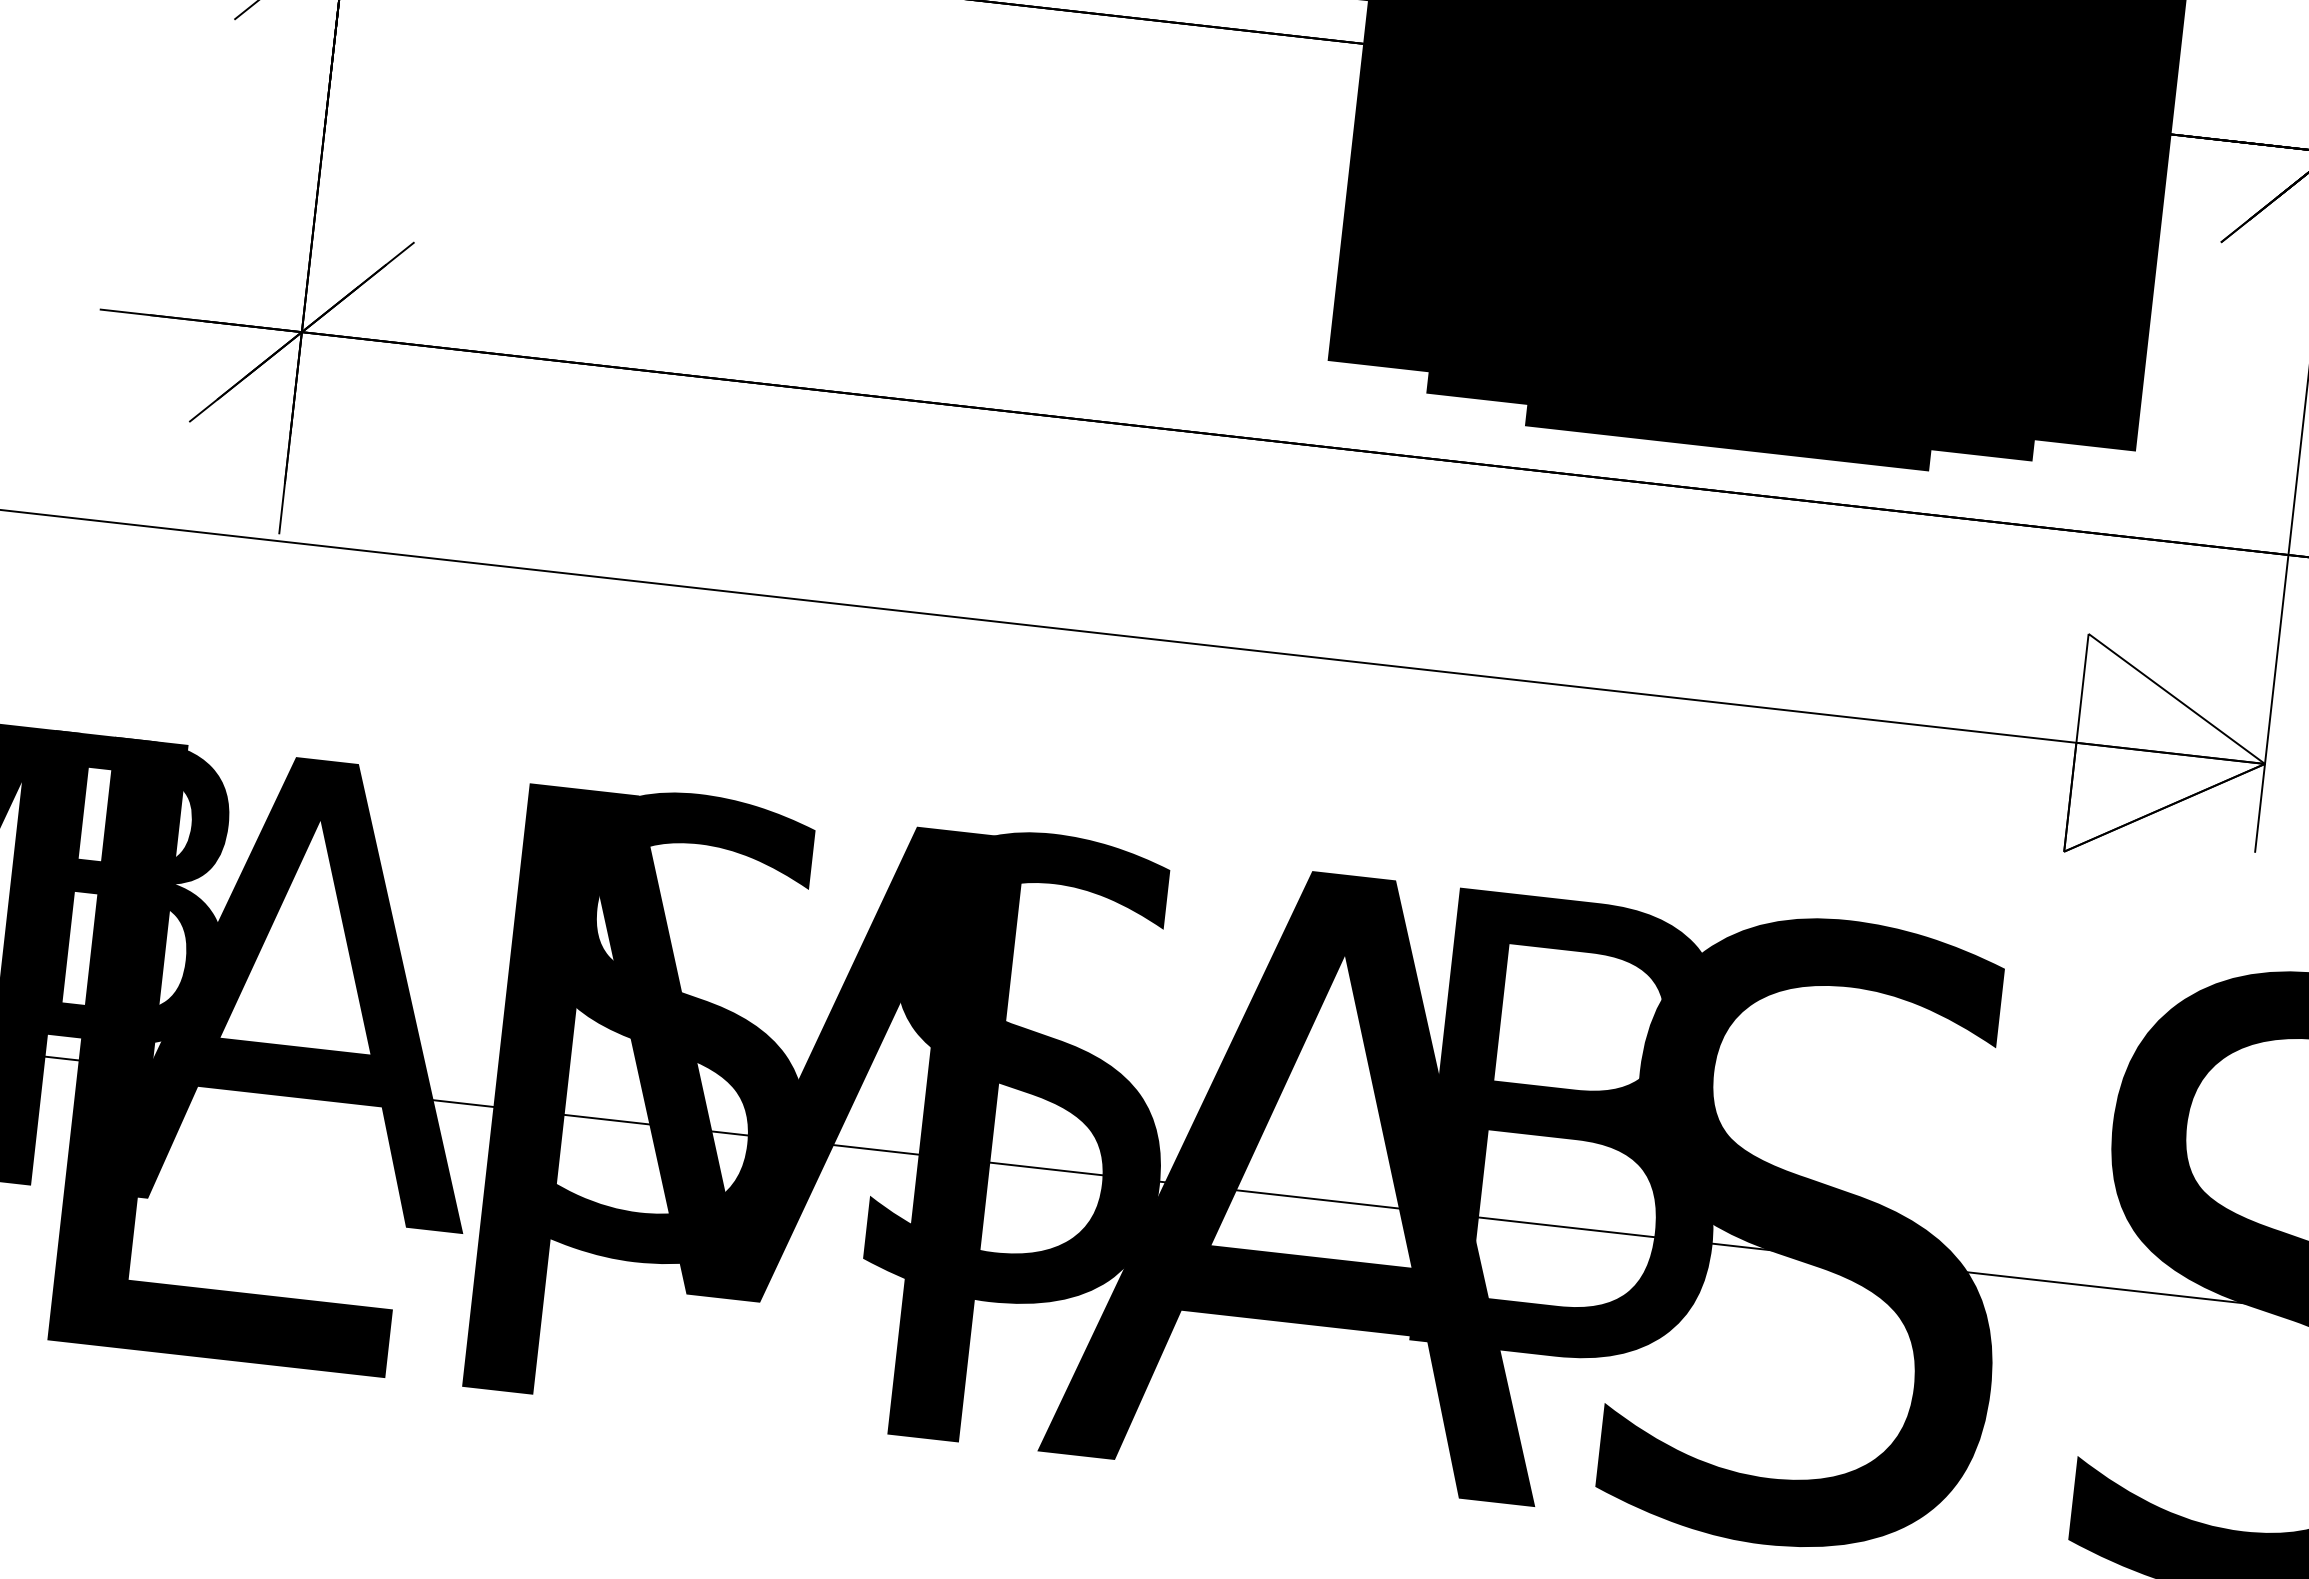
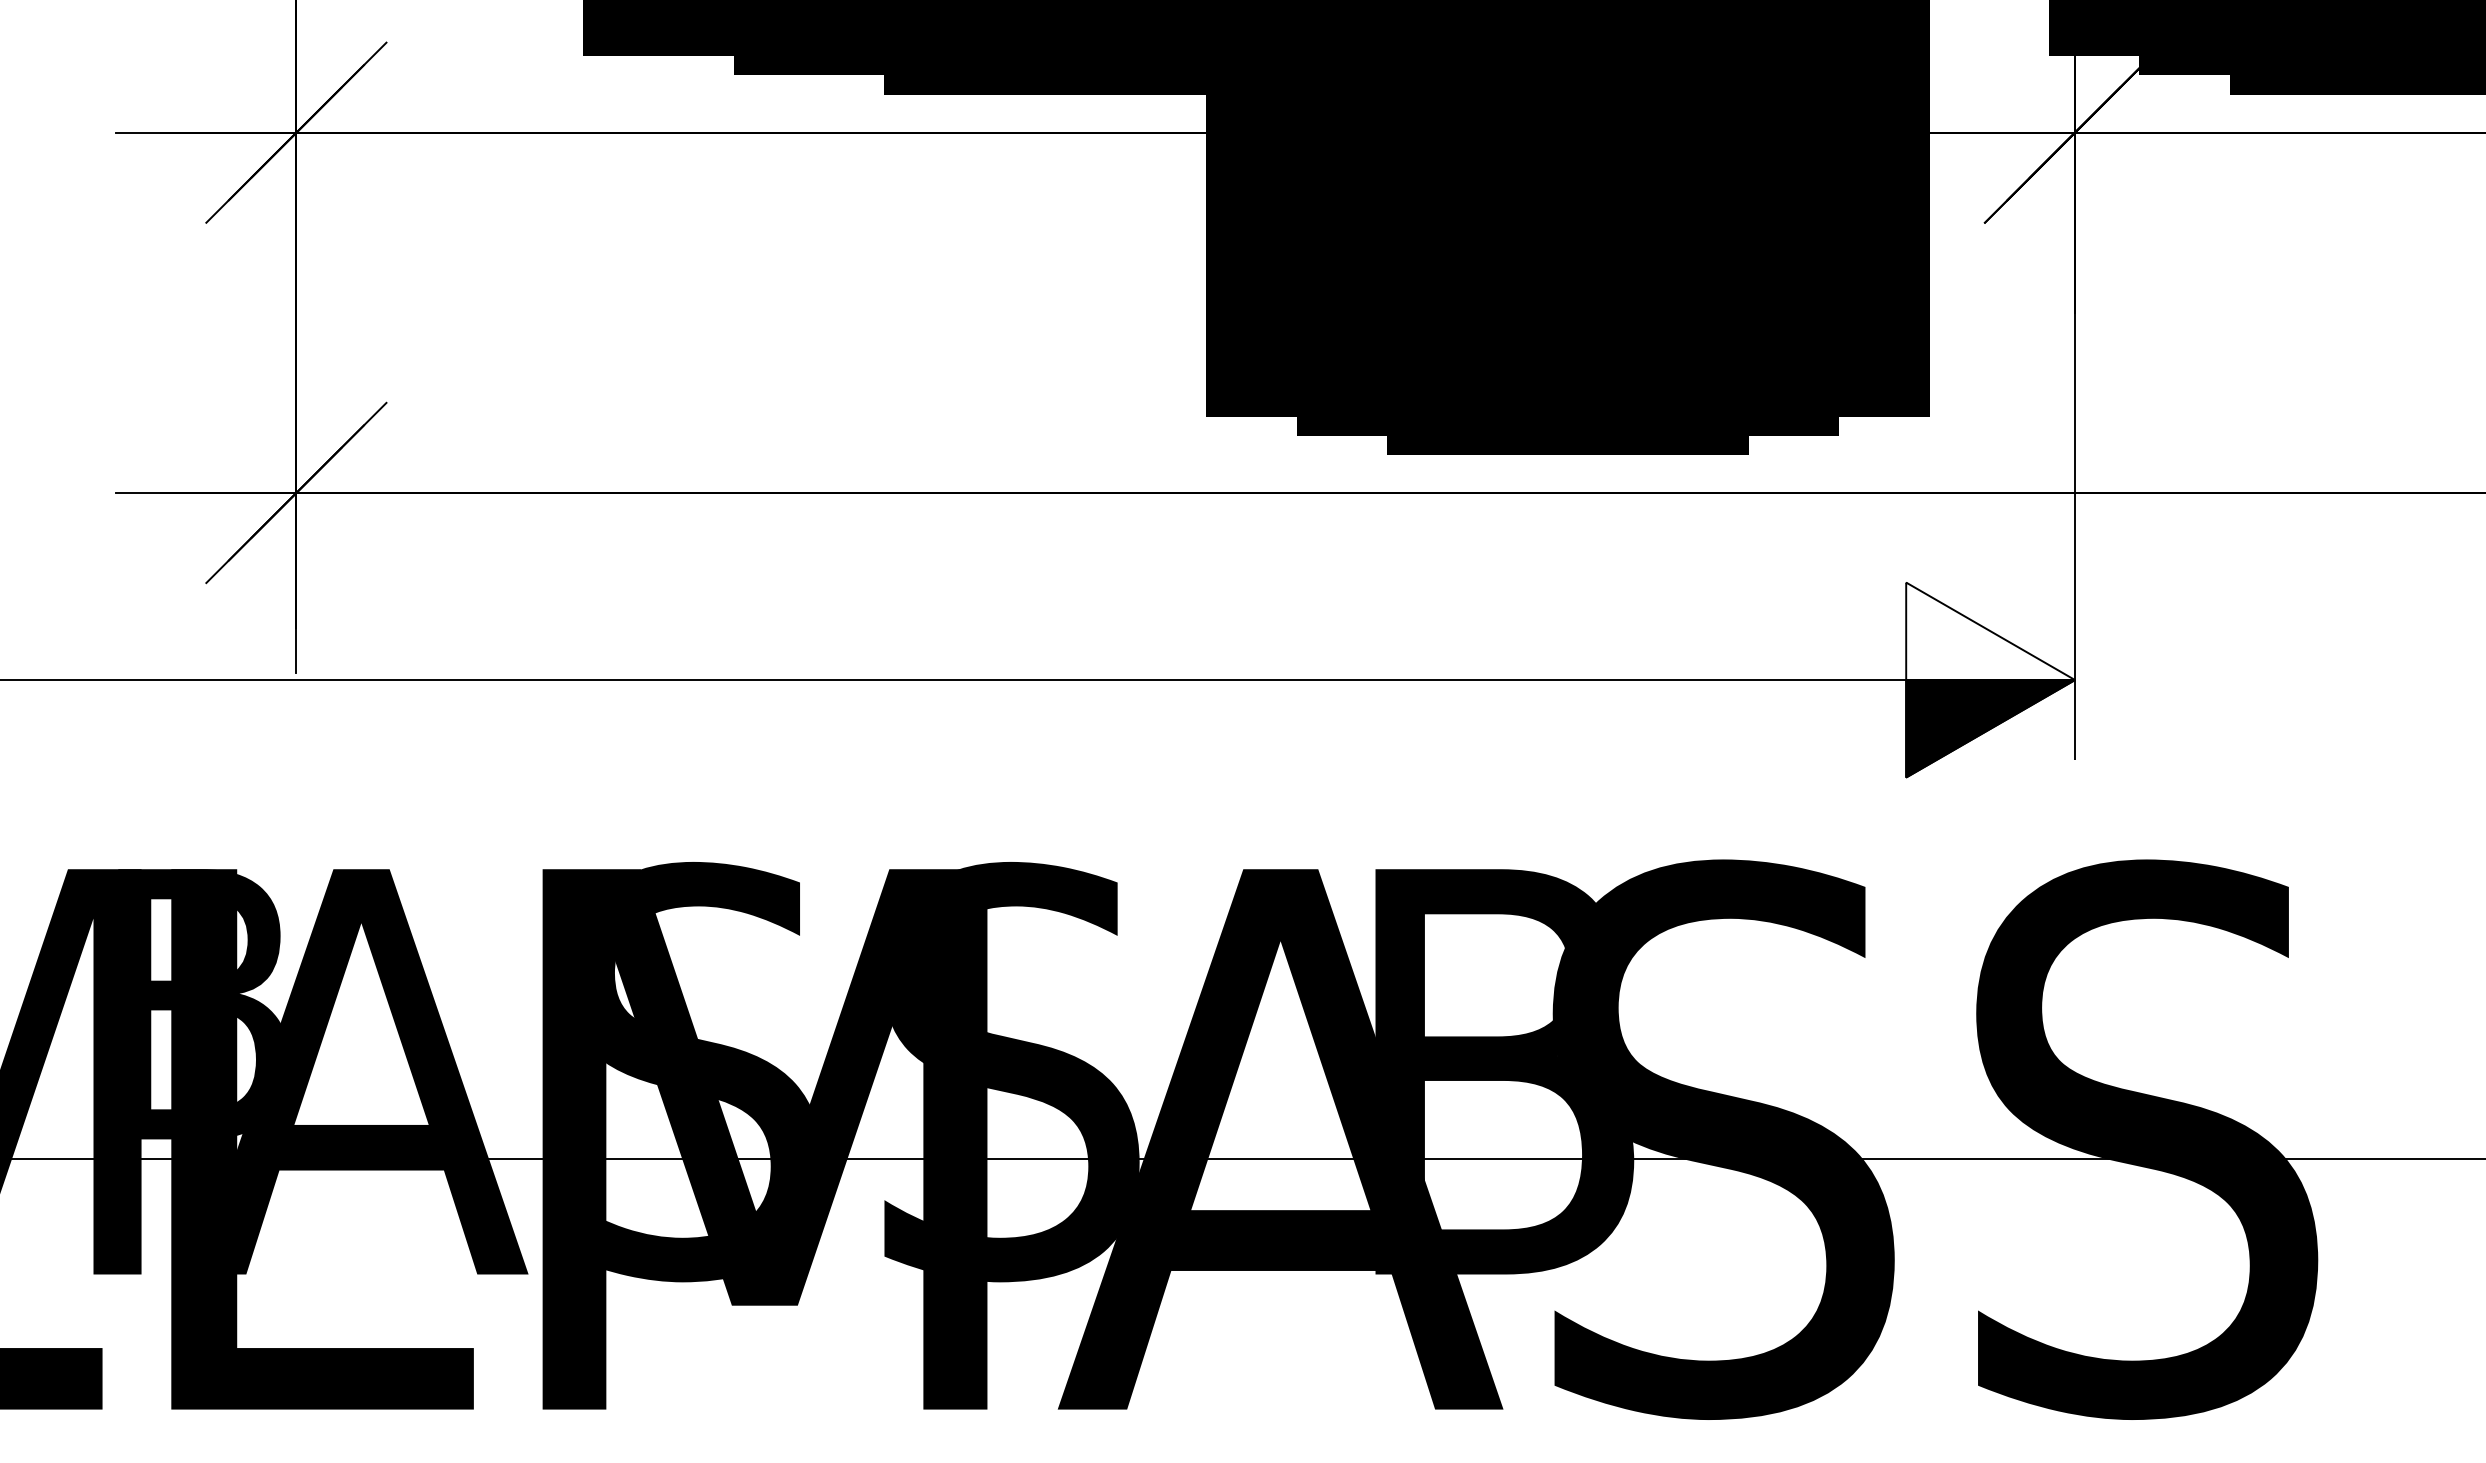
fill: (2164, 807) -> (1990, 728), added

